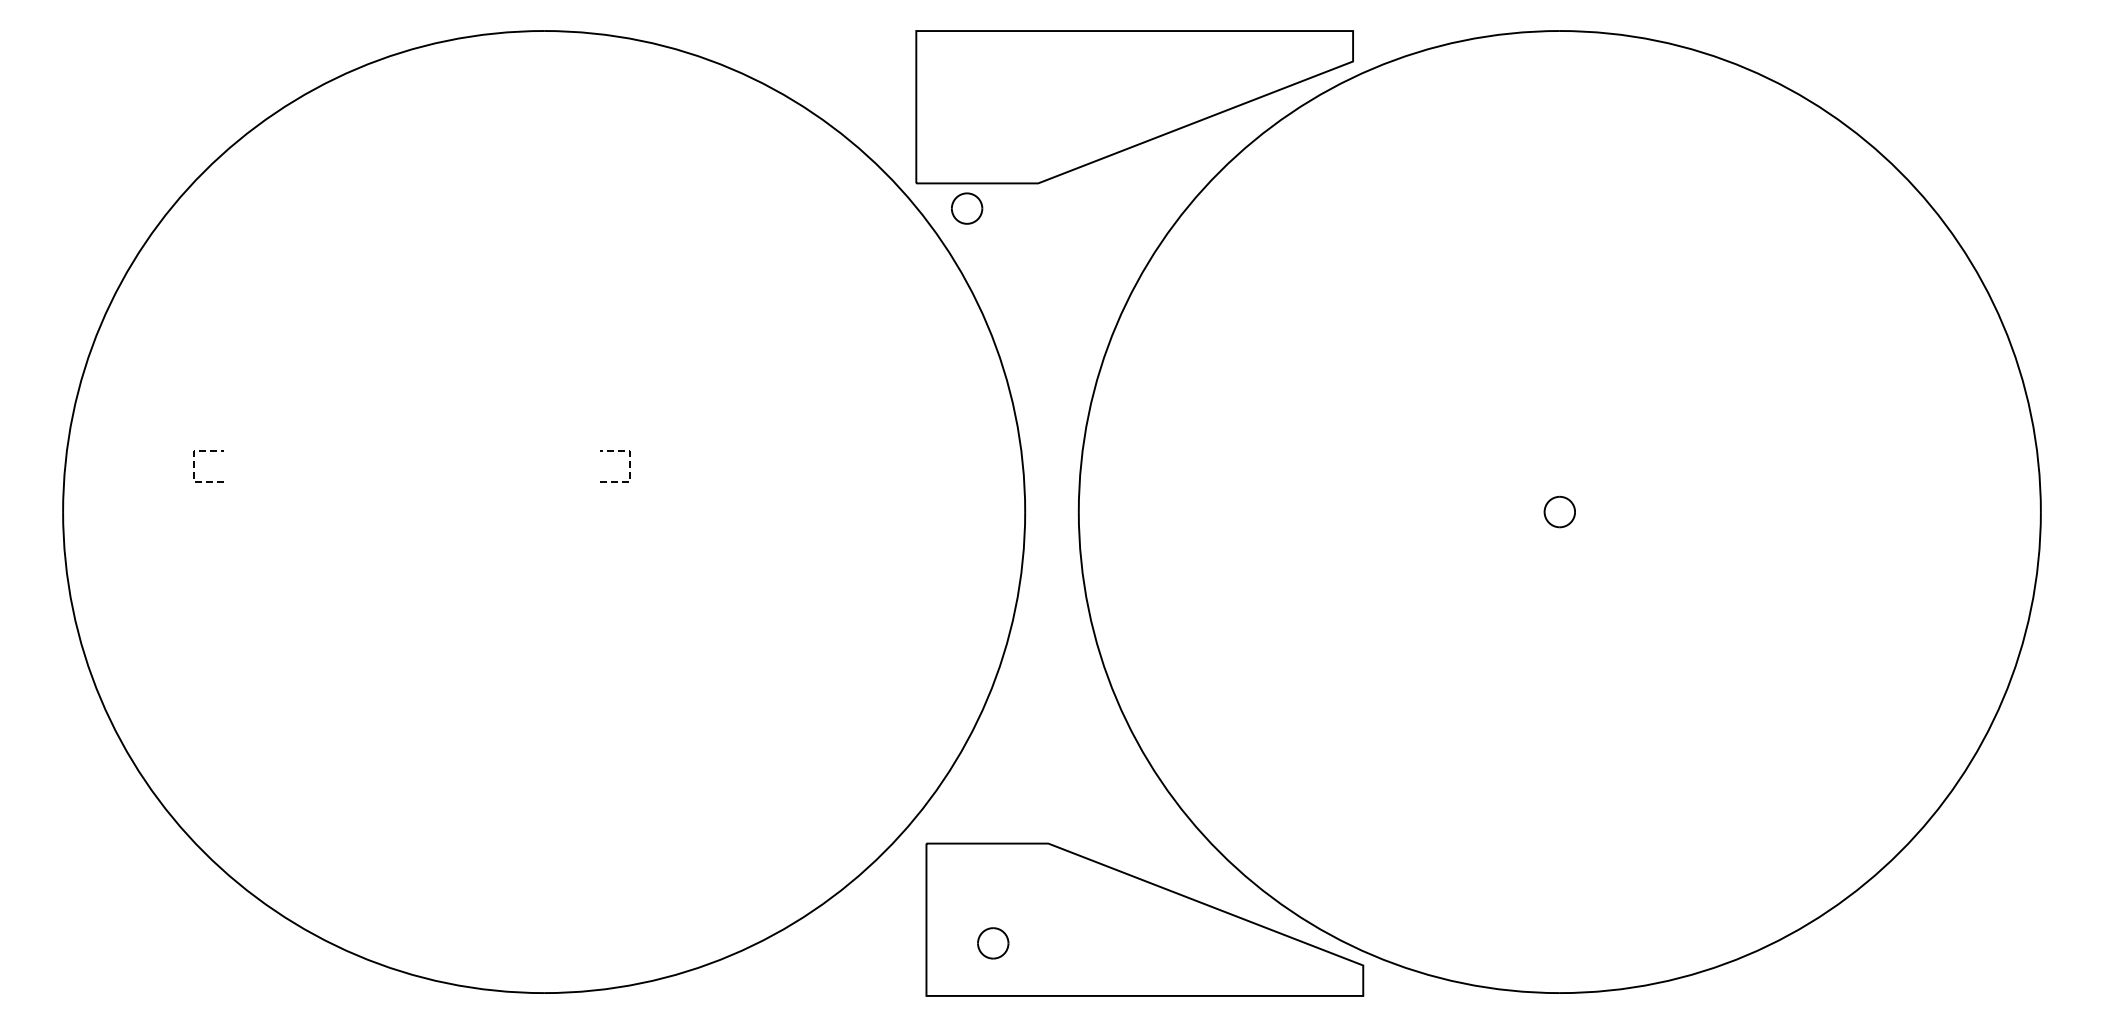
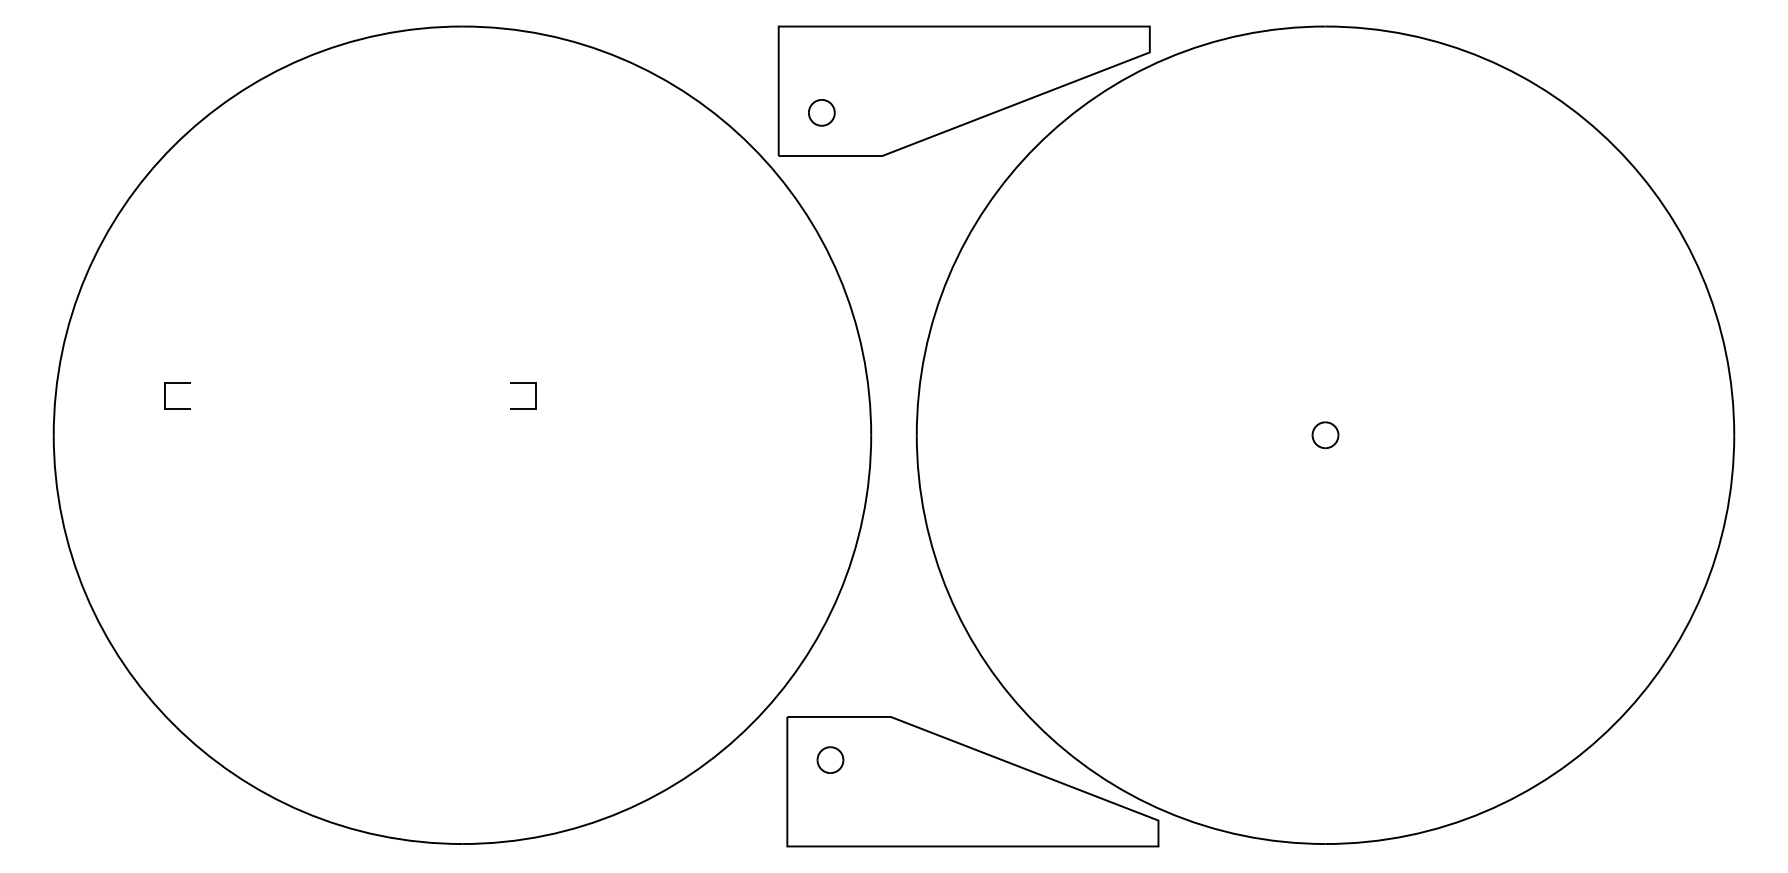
part: (967, 208) -> (822, 112), moved
line: (193, 465) -> (164, 395), dashed -> solid
line: (630, 465) -> (535, 395), dashed -> solid
part: (993, 943) -> (830, 760), moved

